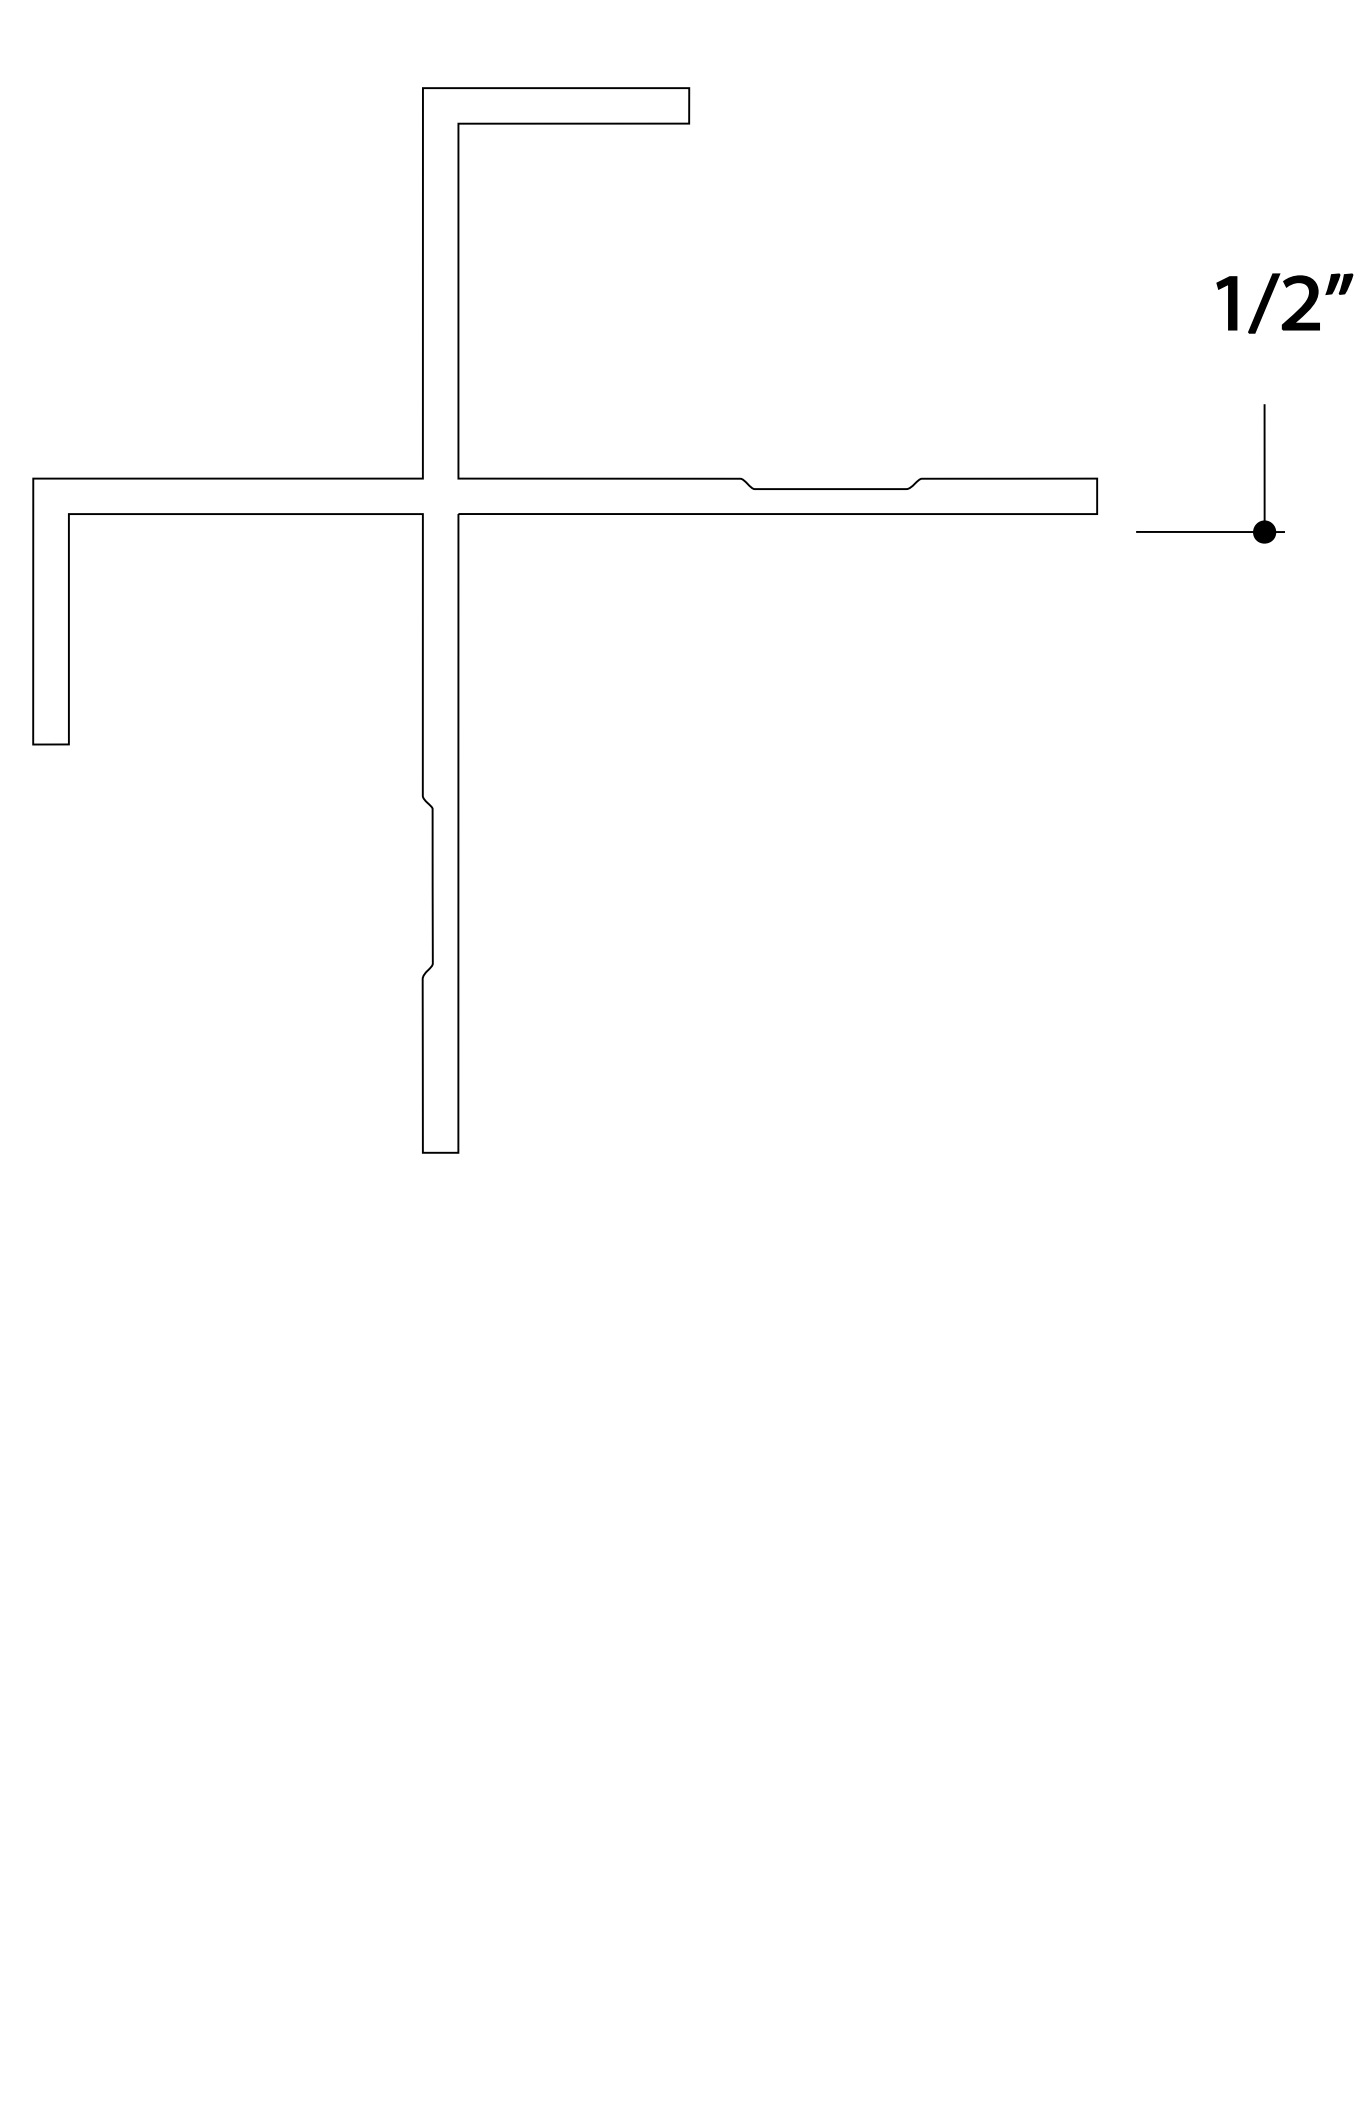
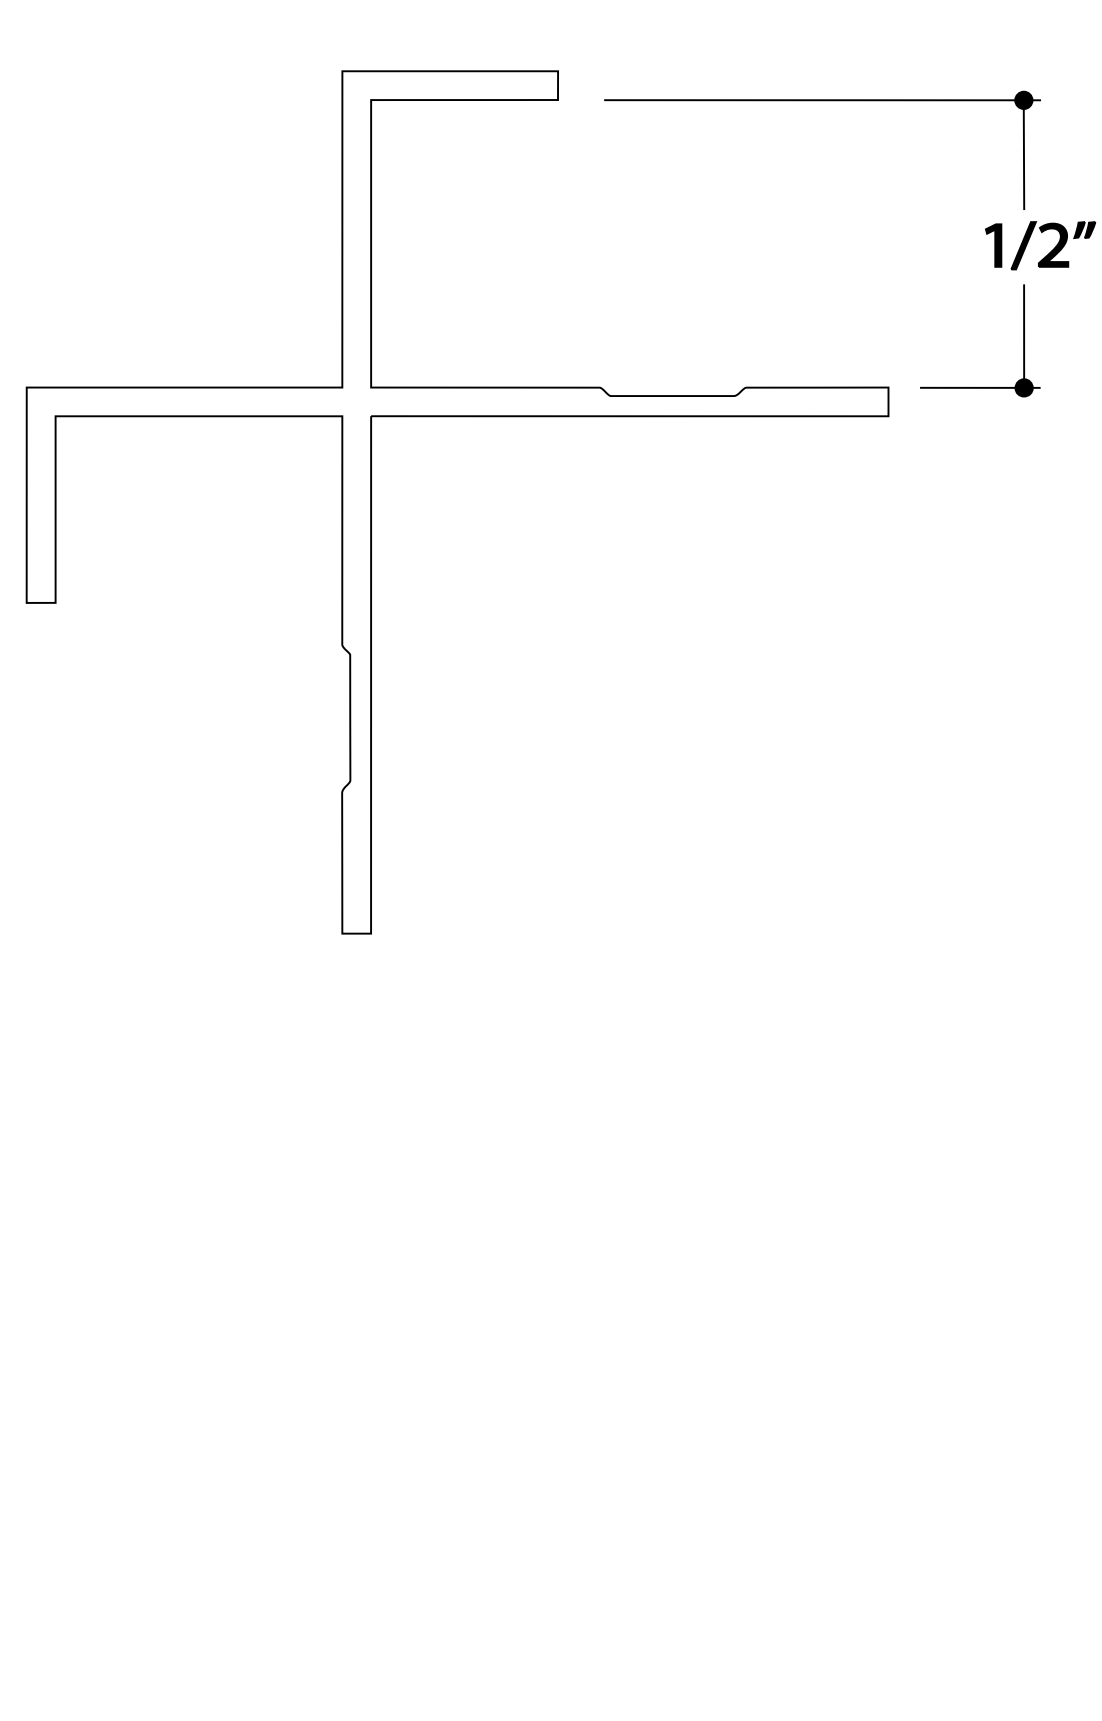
part: (1015, 124) -> (822, 100), added
part: (1263, 473) -> (1023, 340), moved

